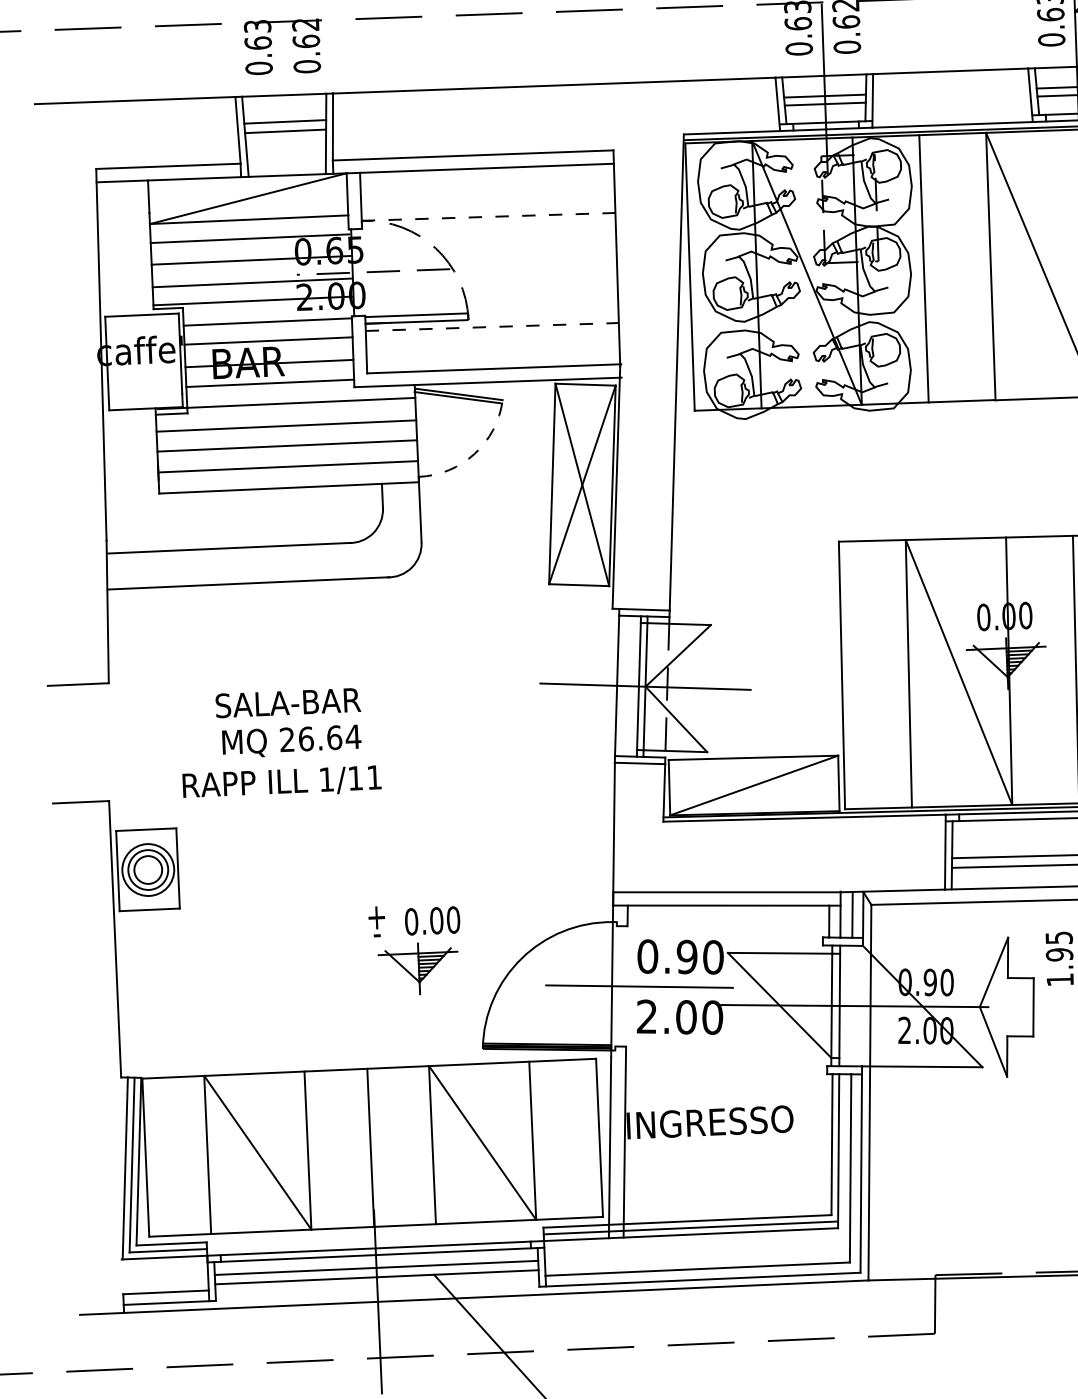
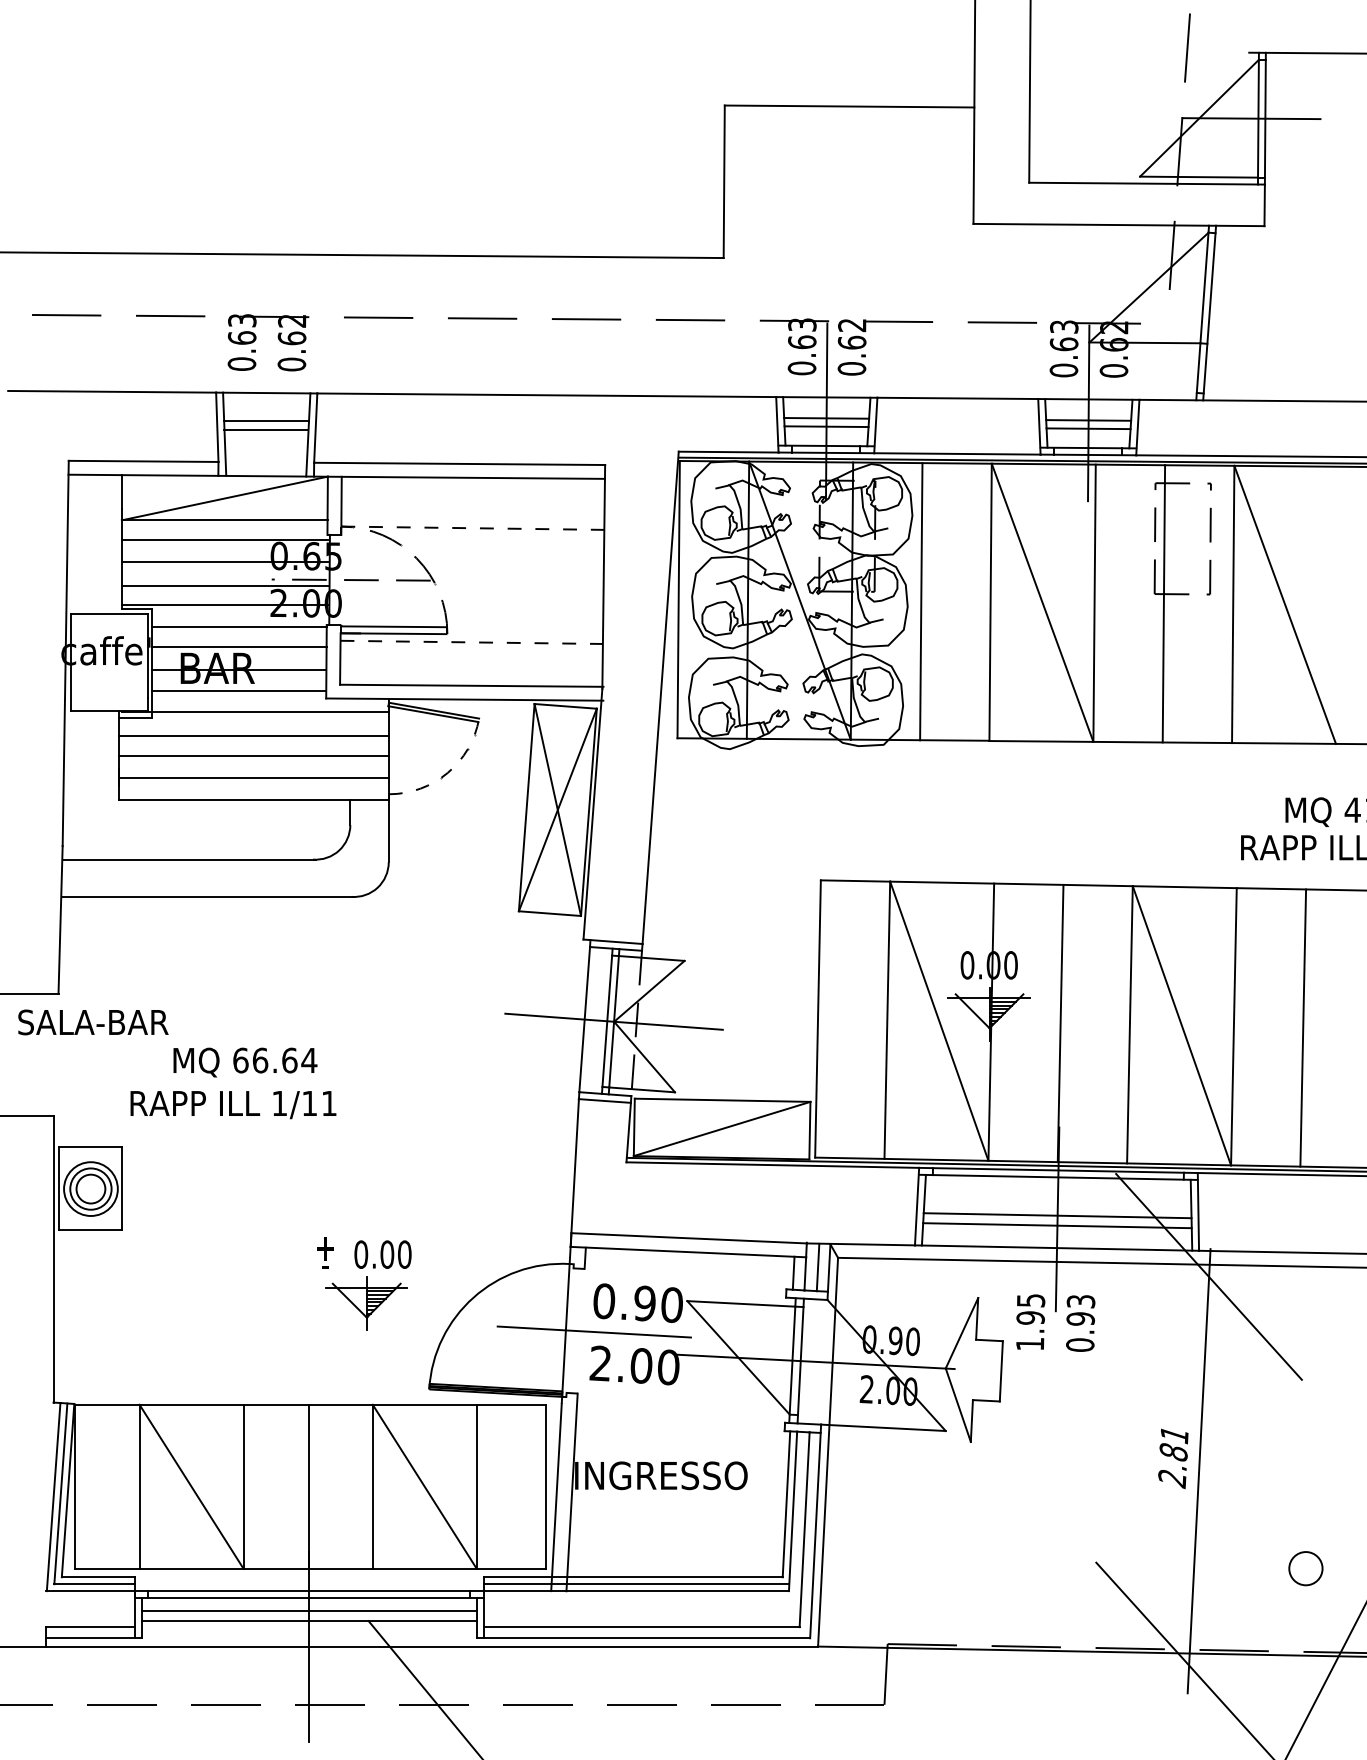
text: (288, 703) -> (93, 1022), moved
text: (287, 739) -> (240, 1060), 26.64 -> 66.64

